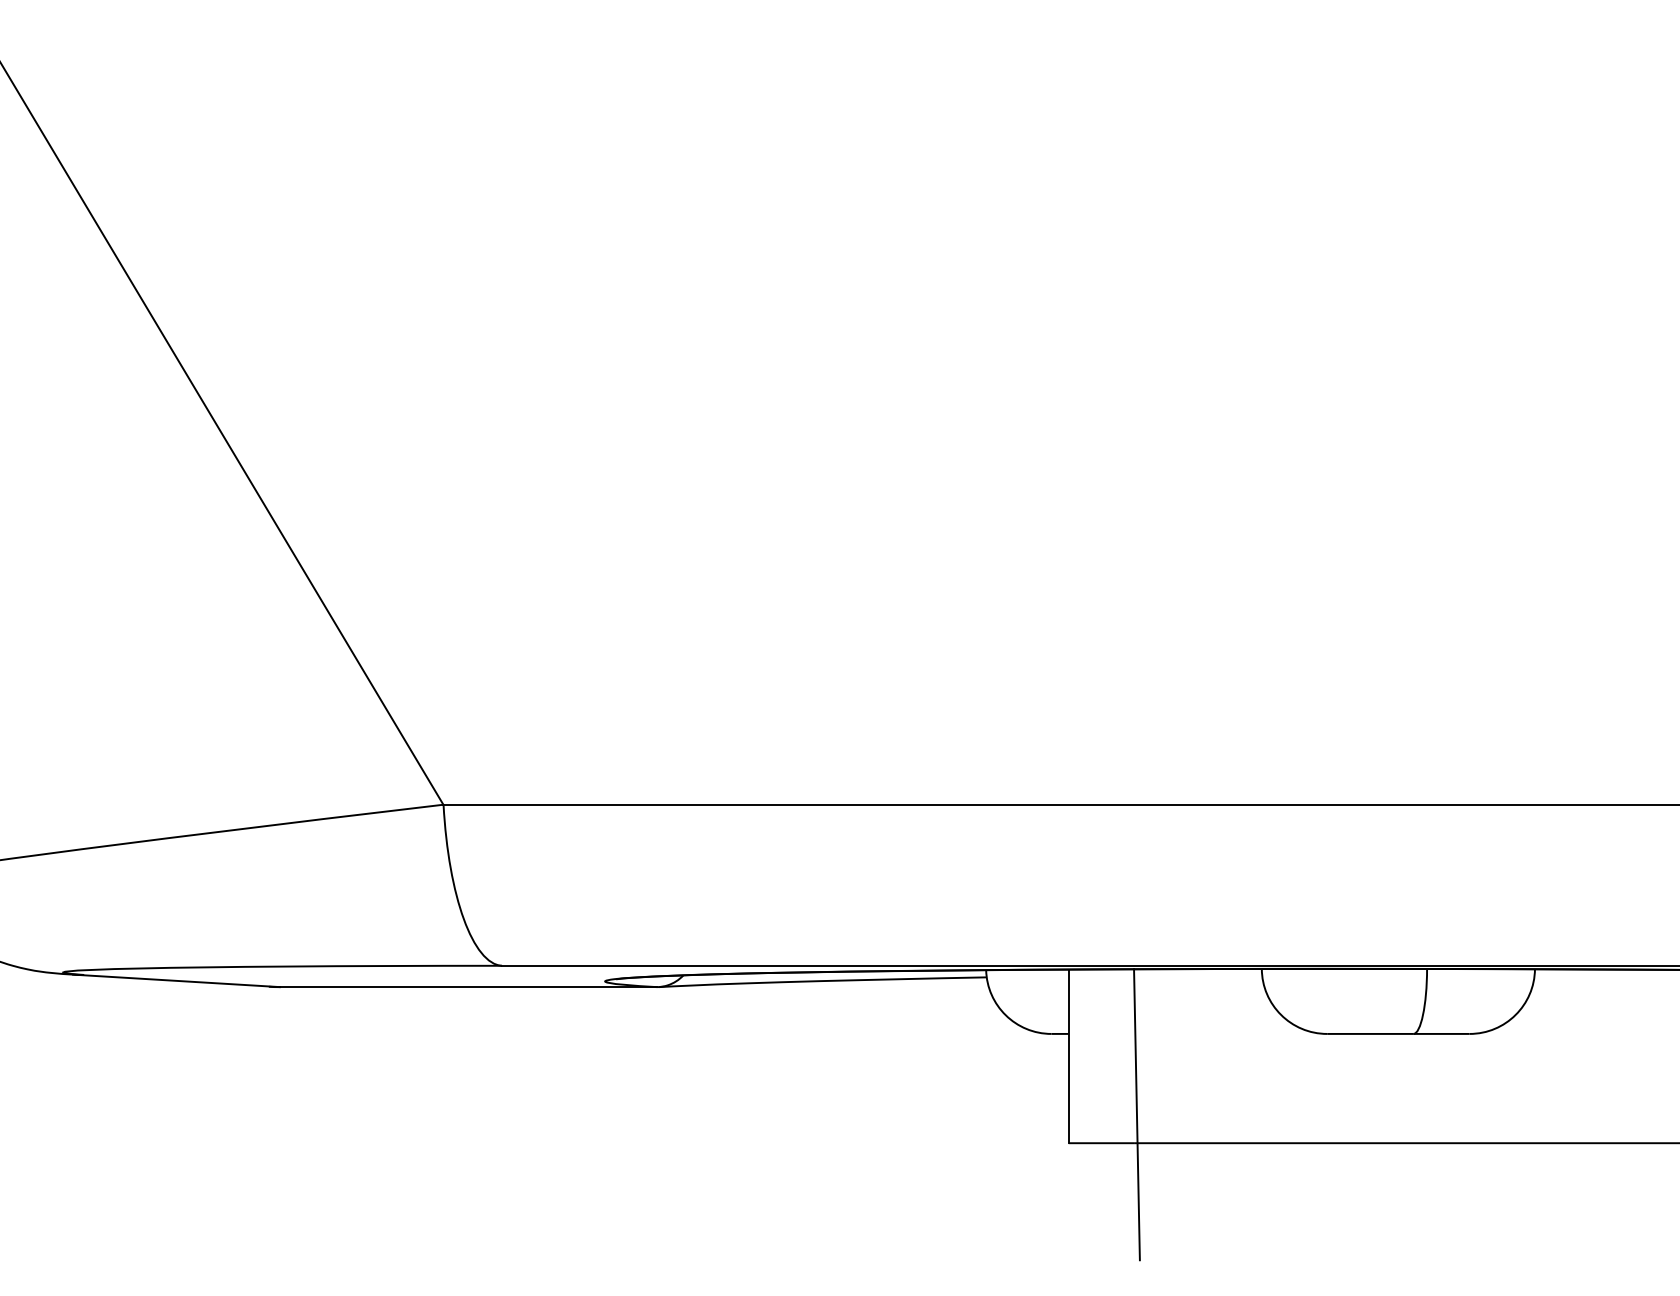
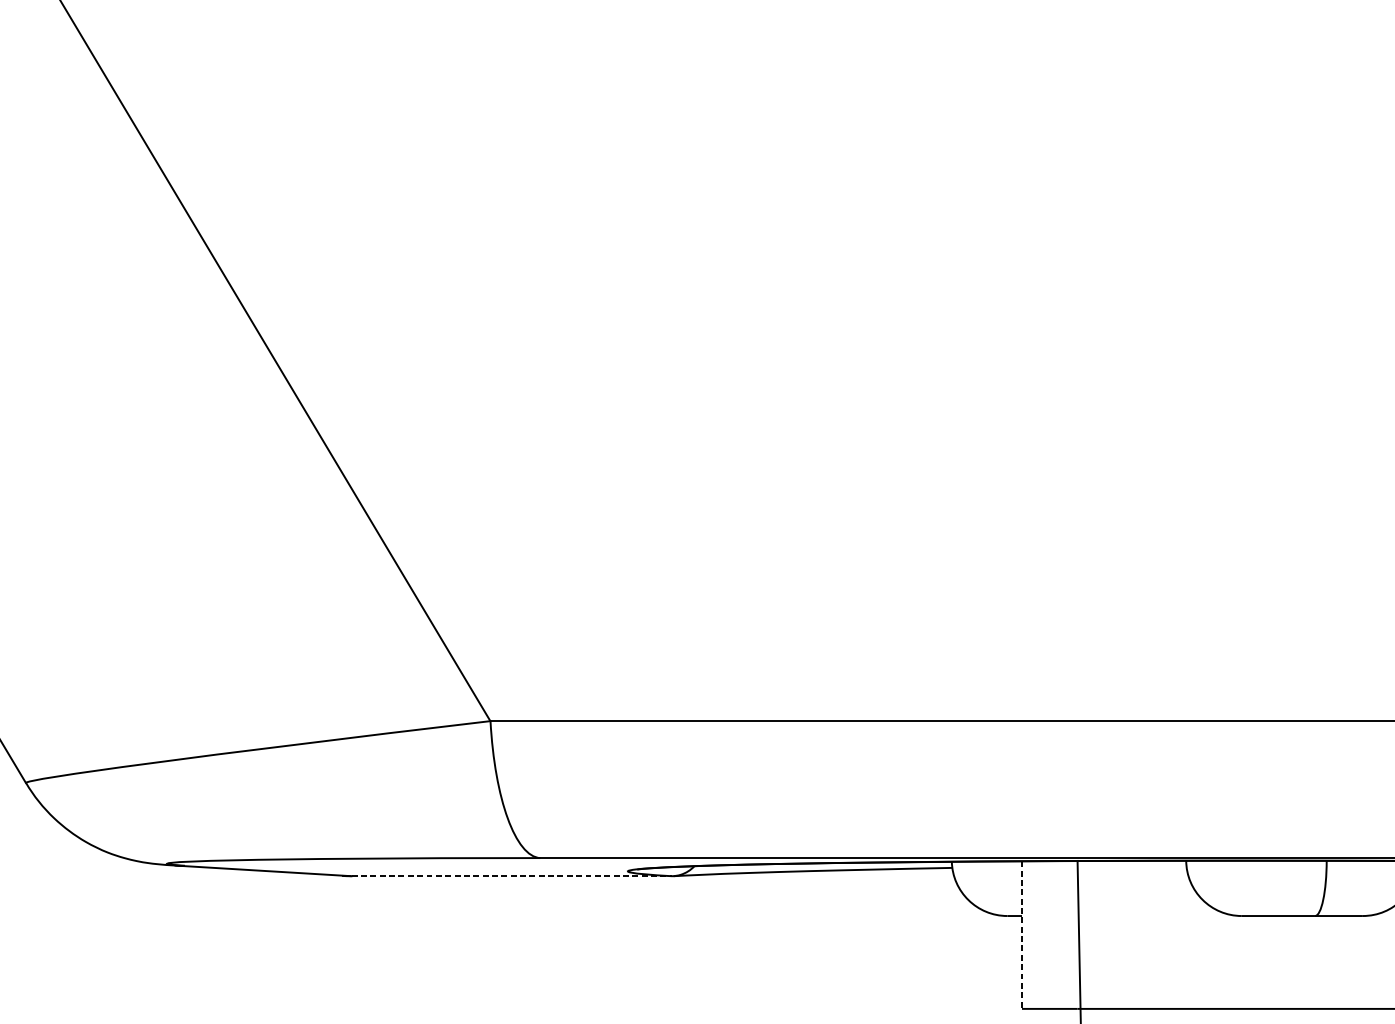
line: (469, 987) -> (512, 876), solid -> dashed
line: (1068, 1056) -> (1021, 935), solid -> dashed

